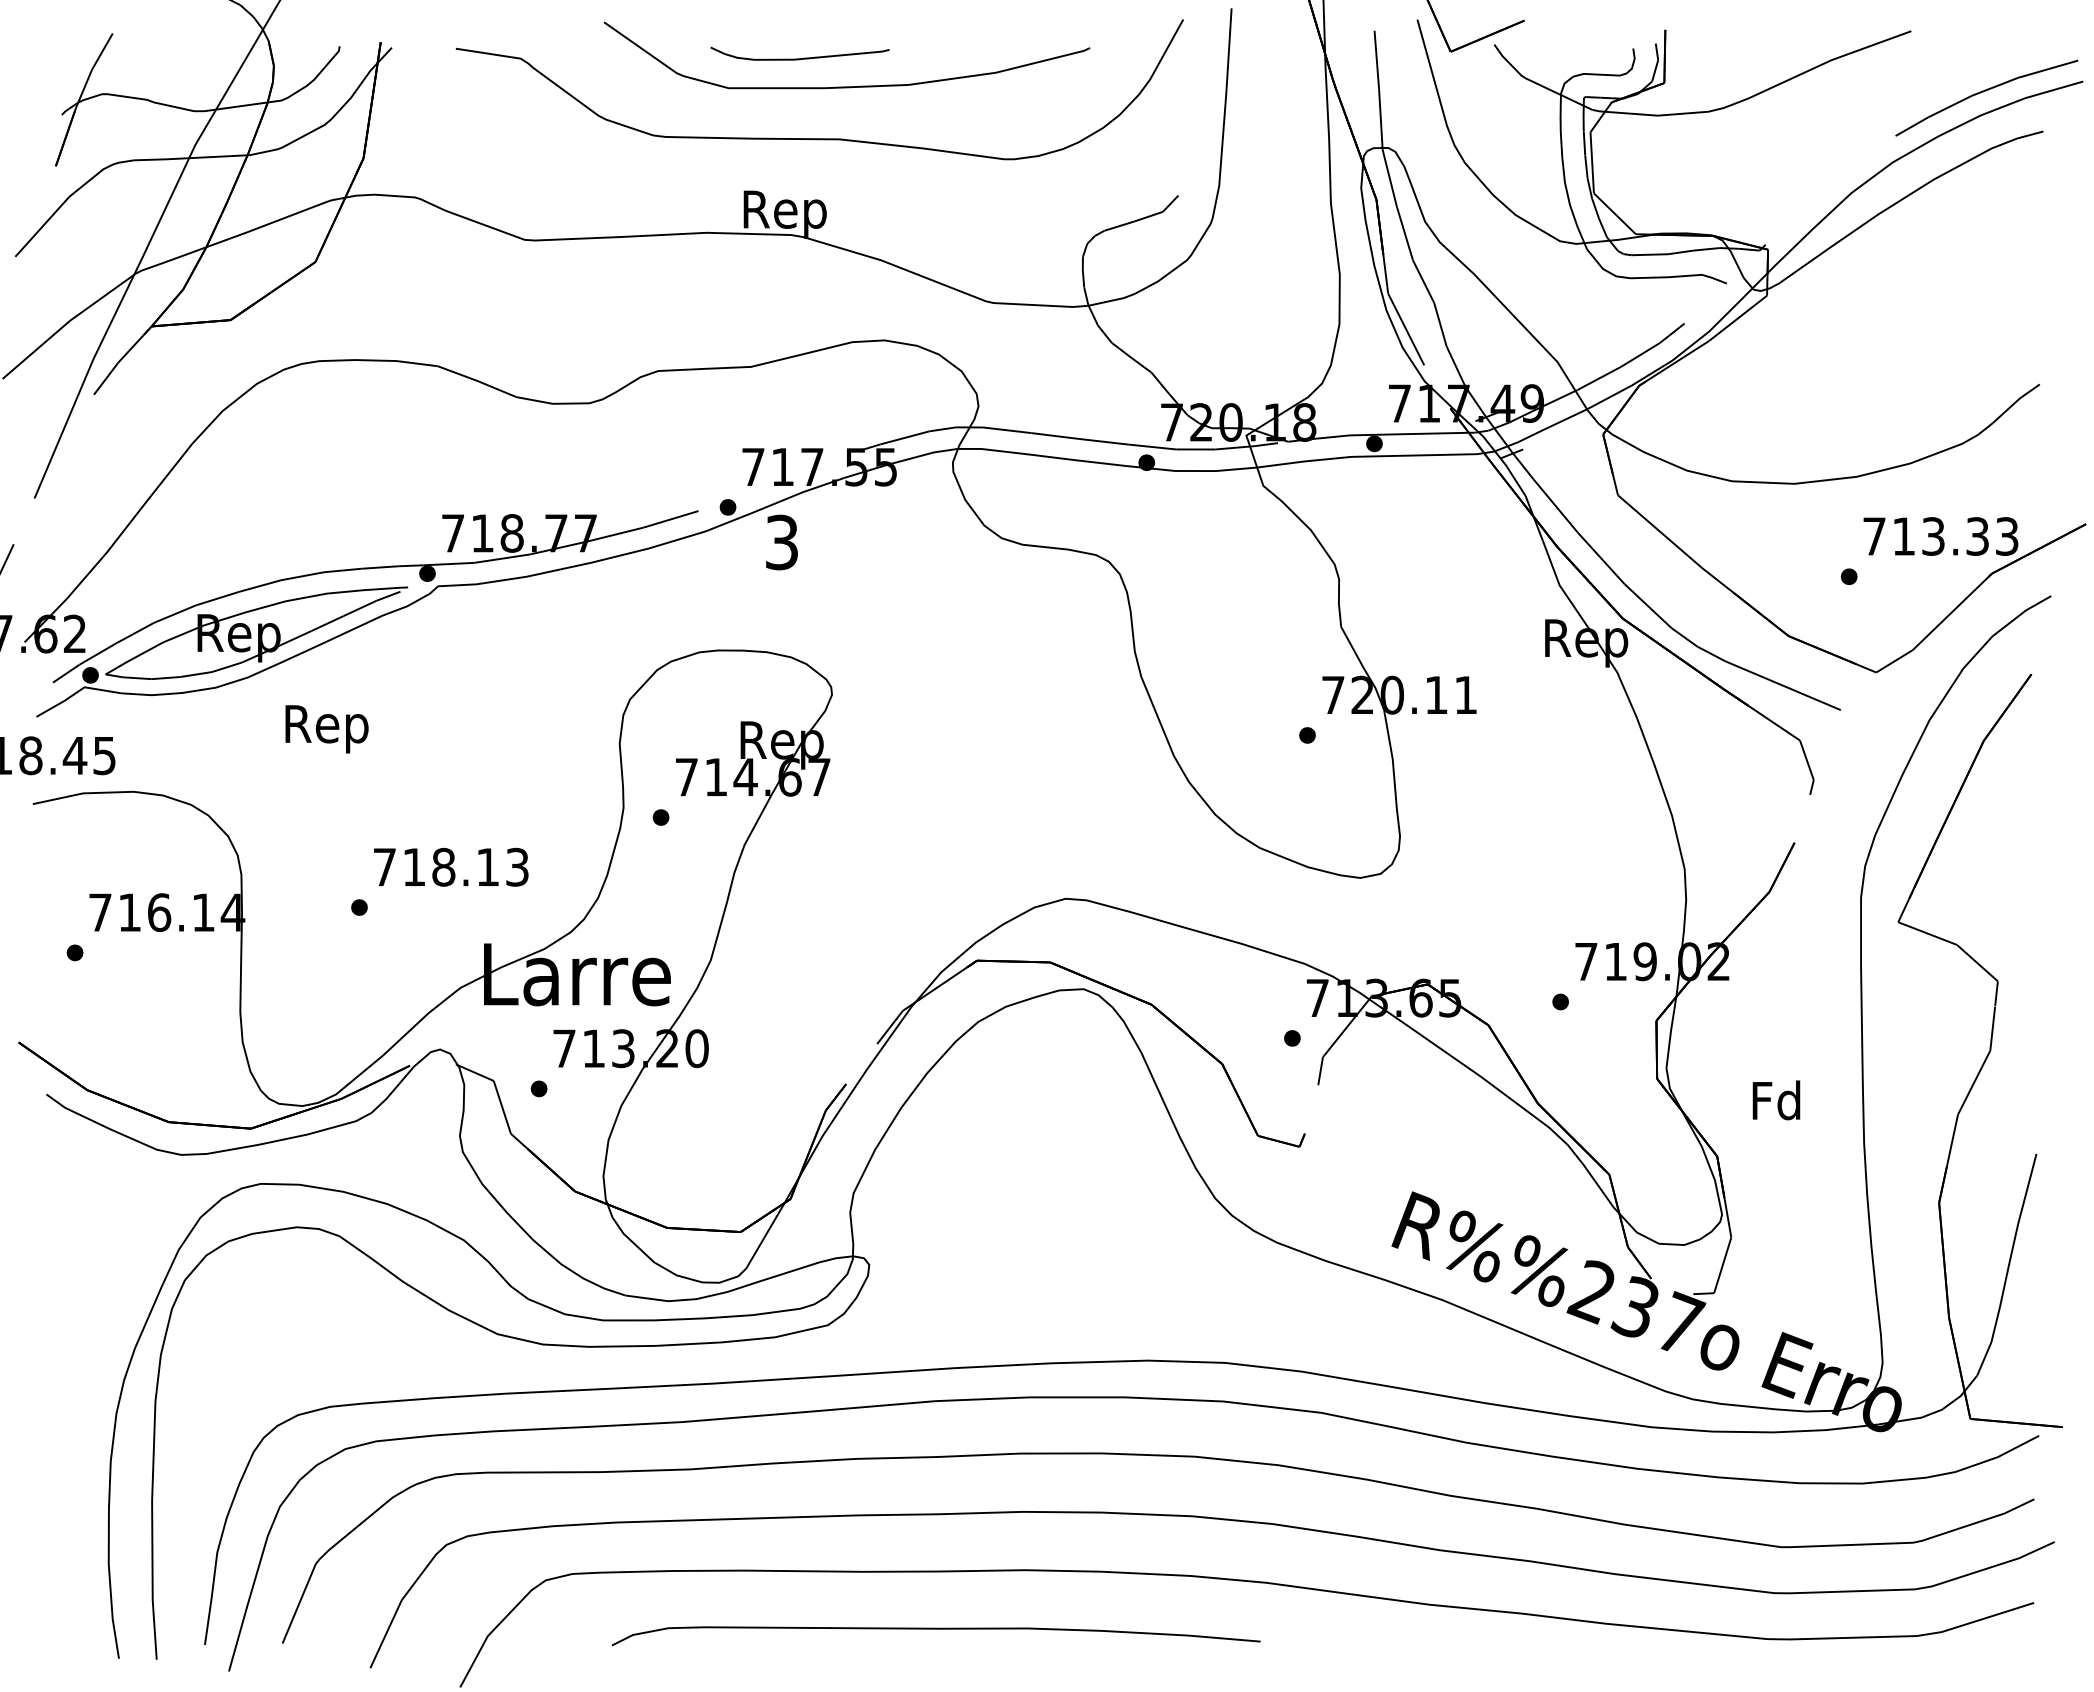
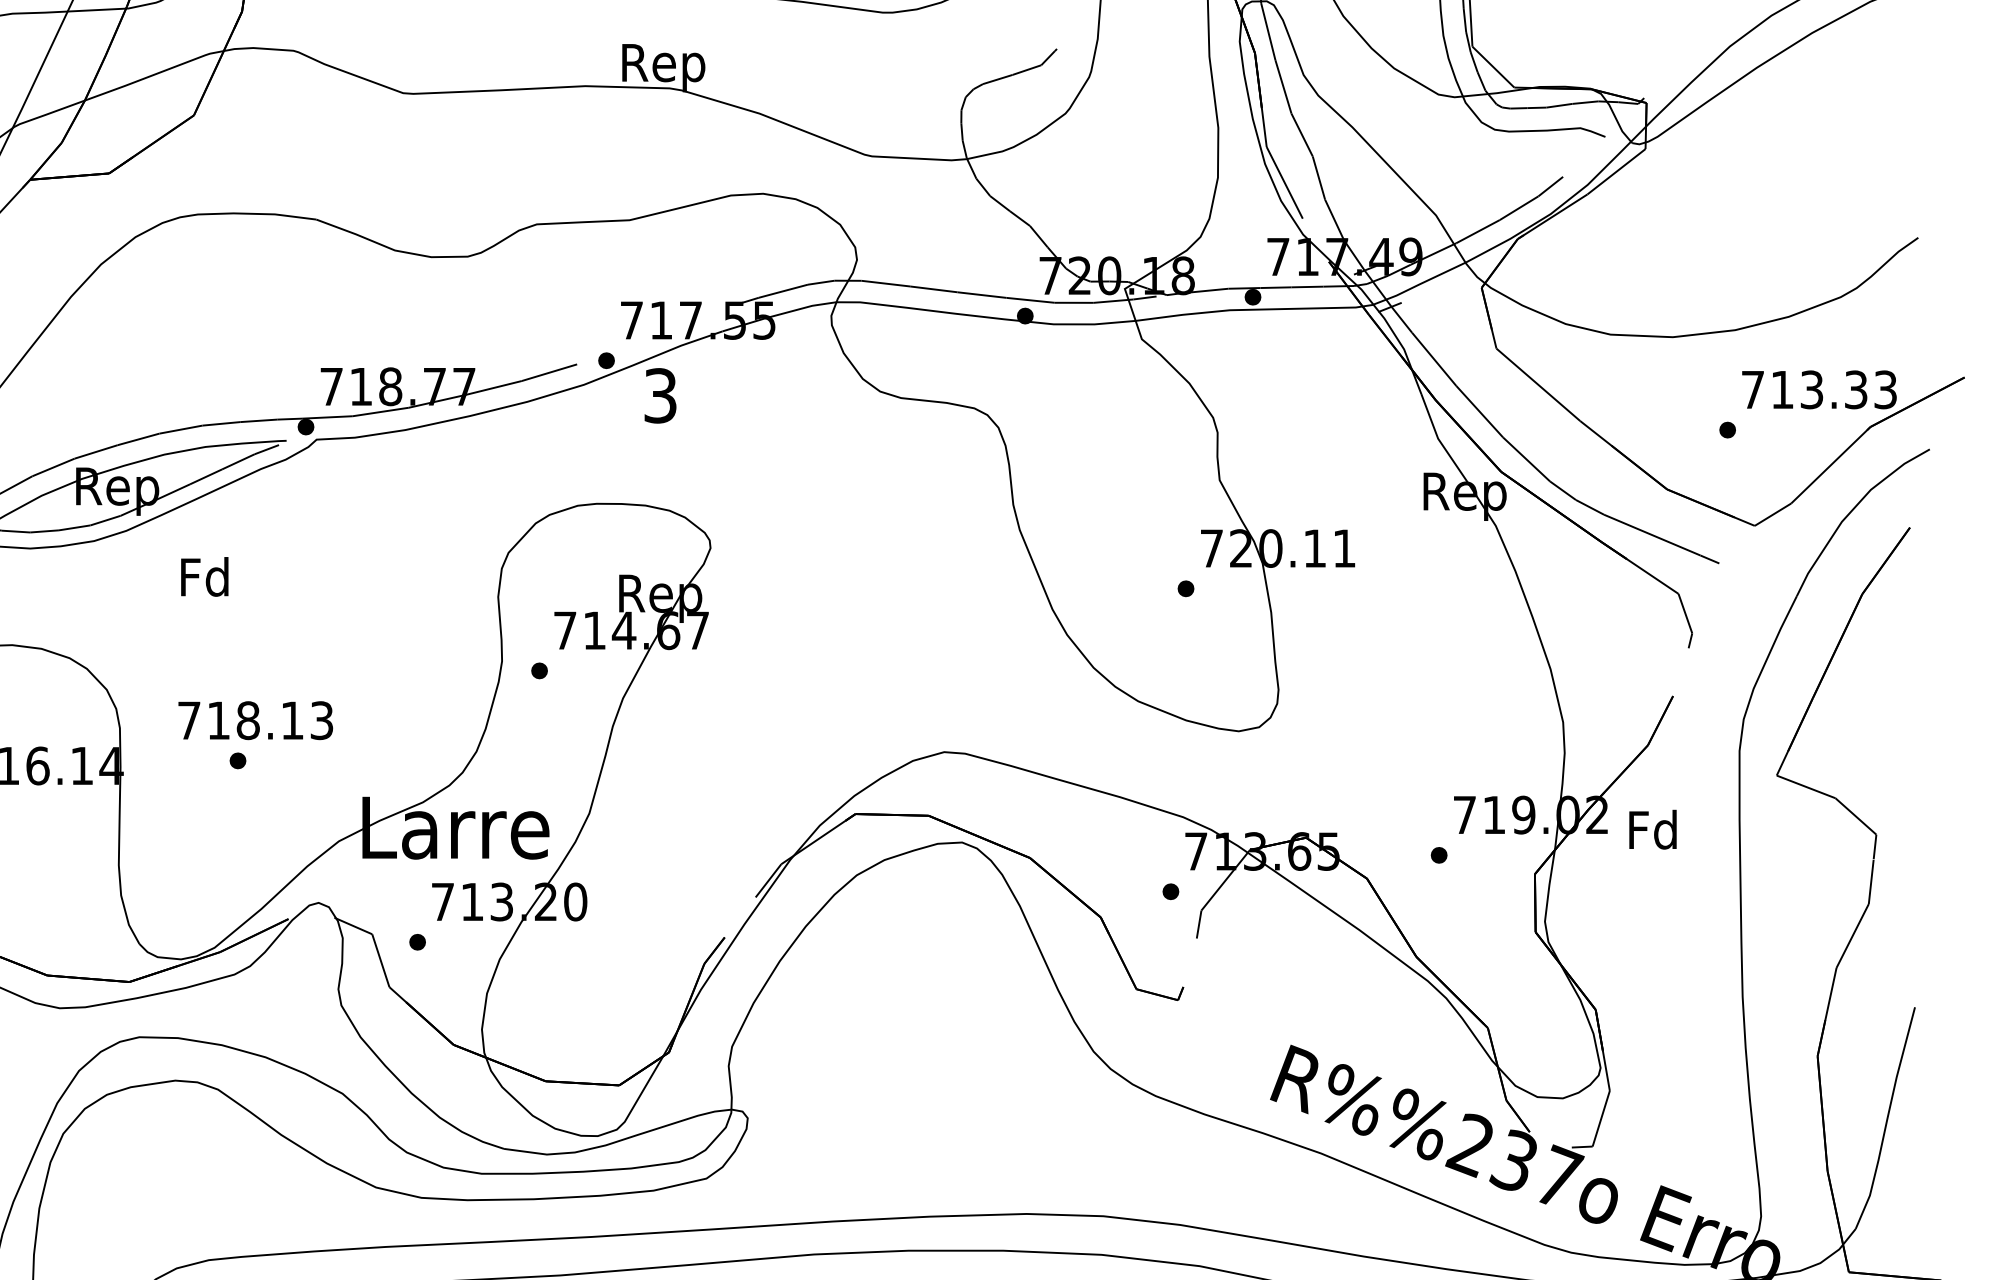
text: (326, 728) -> (205, 581), Rep -> Fd
text: (451, 866) -> (256, 719), moved
text: (1776, 1100) -> (1653, 829), moved

